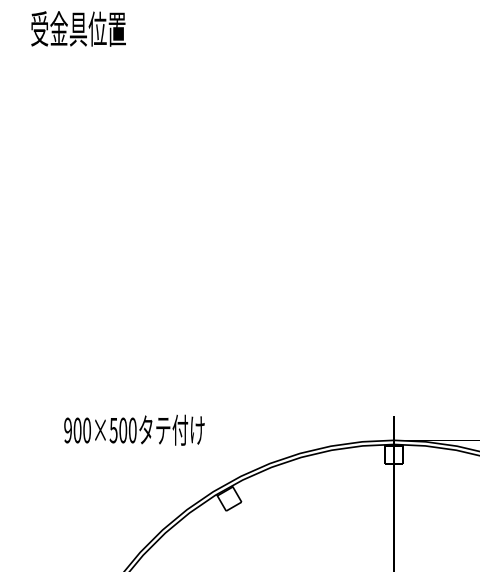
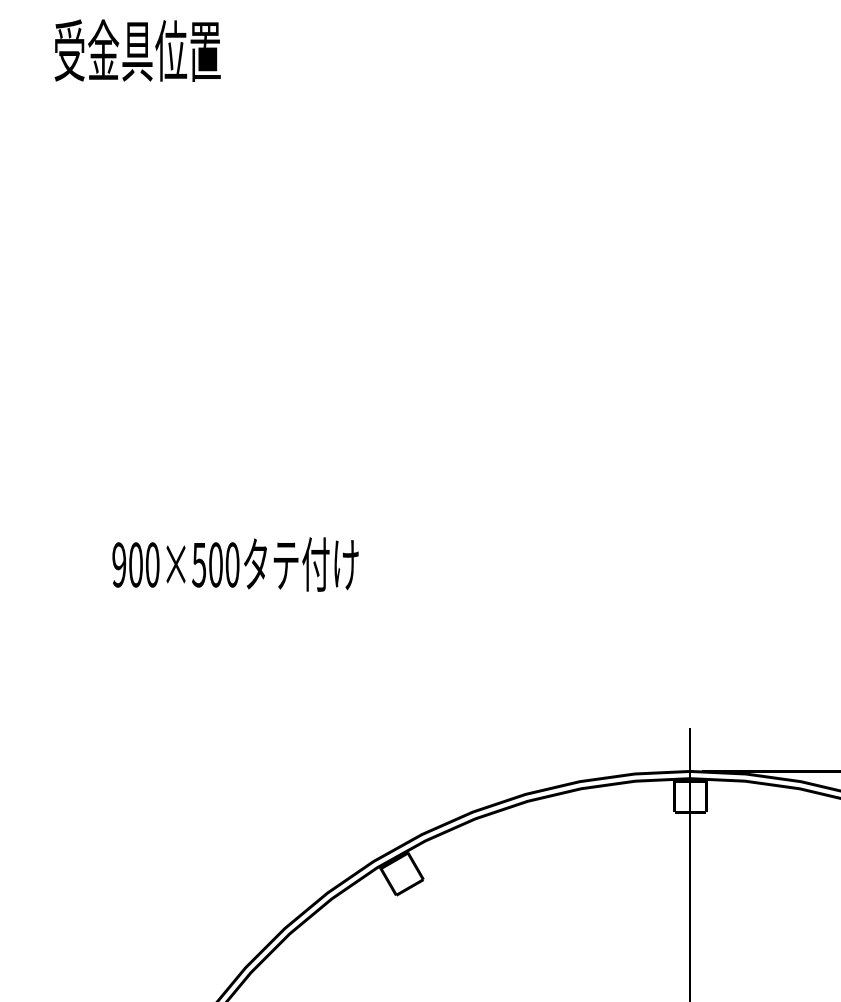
text: (134, 429) -> (235, 563), moved

